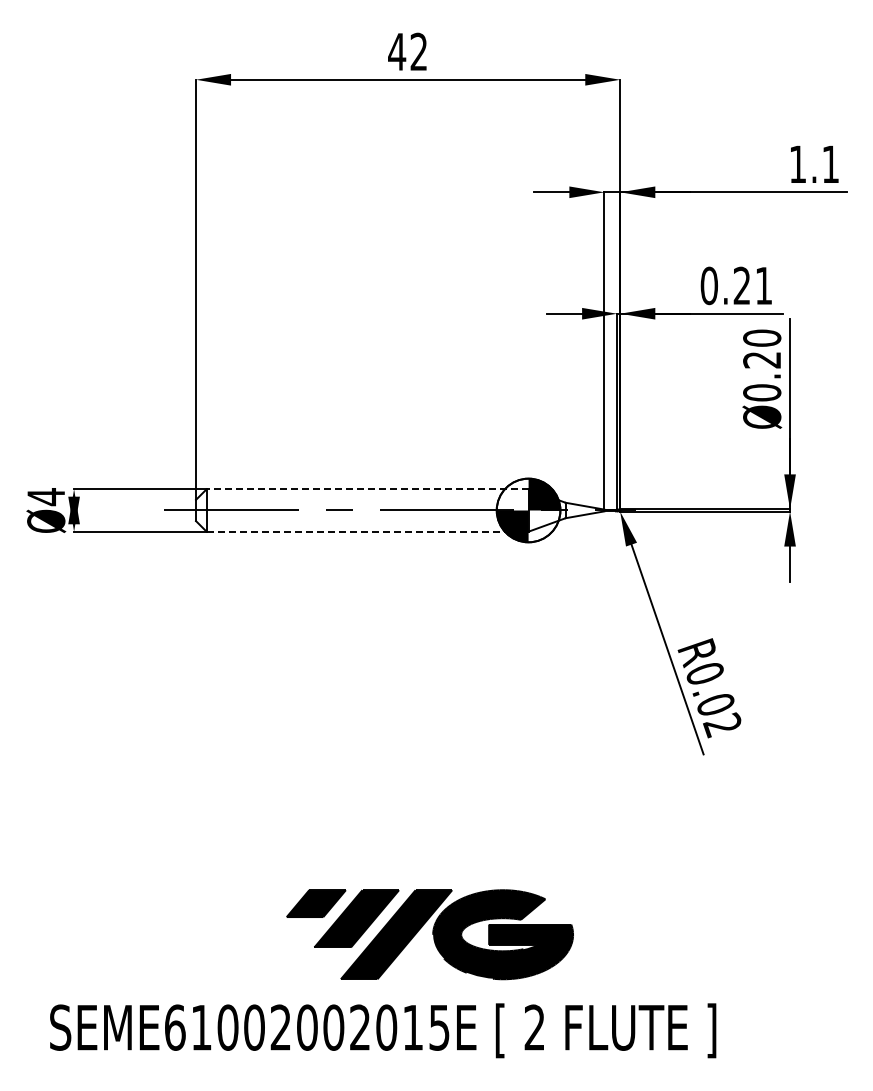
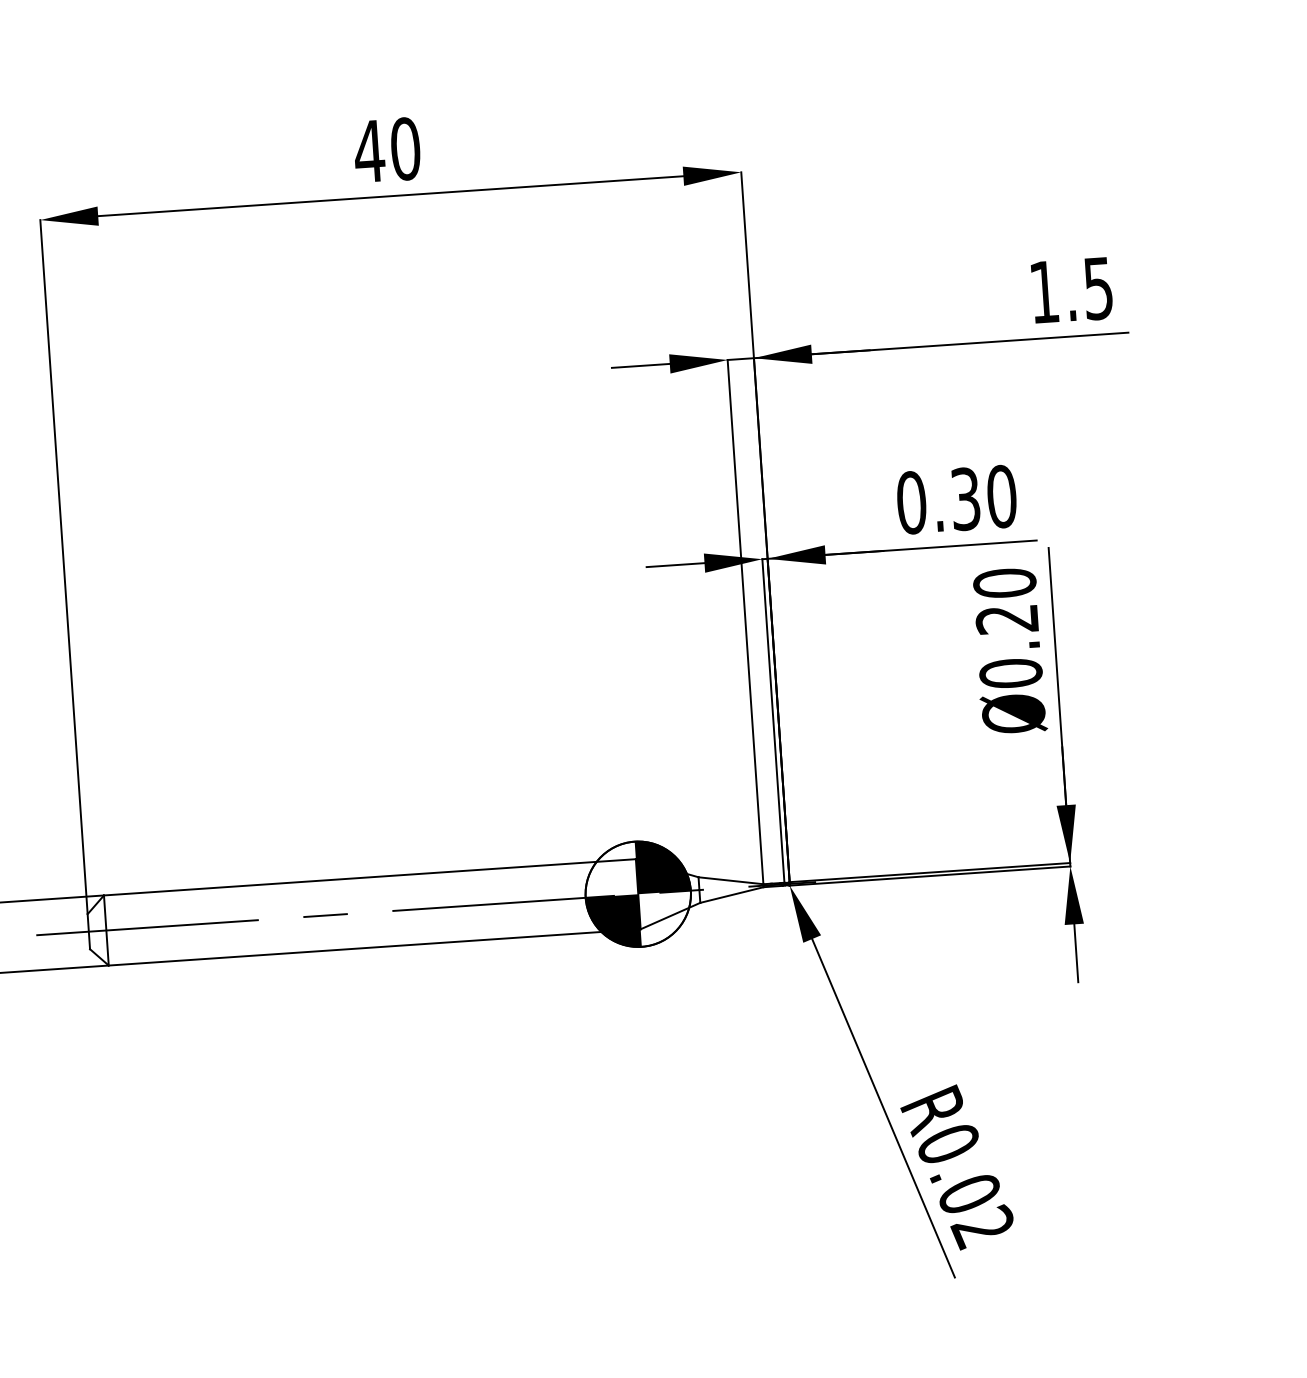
text: (418, 51) -> (404, 148), 42 -> 40
text: (830, 164) -> (1098, 288), 1.1 -> 1.5
text: (752, 285) -> (982, 497), 0.21 -> 0.30
line: (367, 489) -> (369, 877), dashed -> solid
line: (367, 531) -> (374, 947), dashed -> solid

